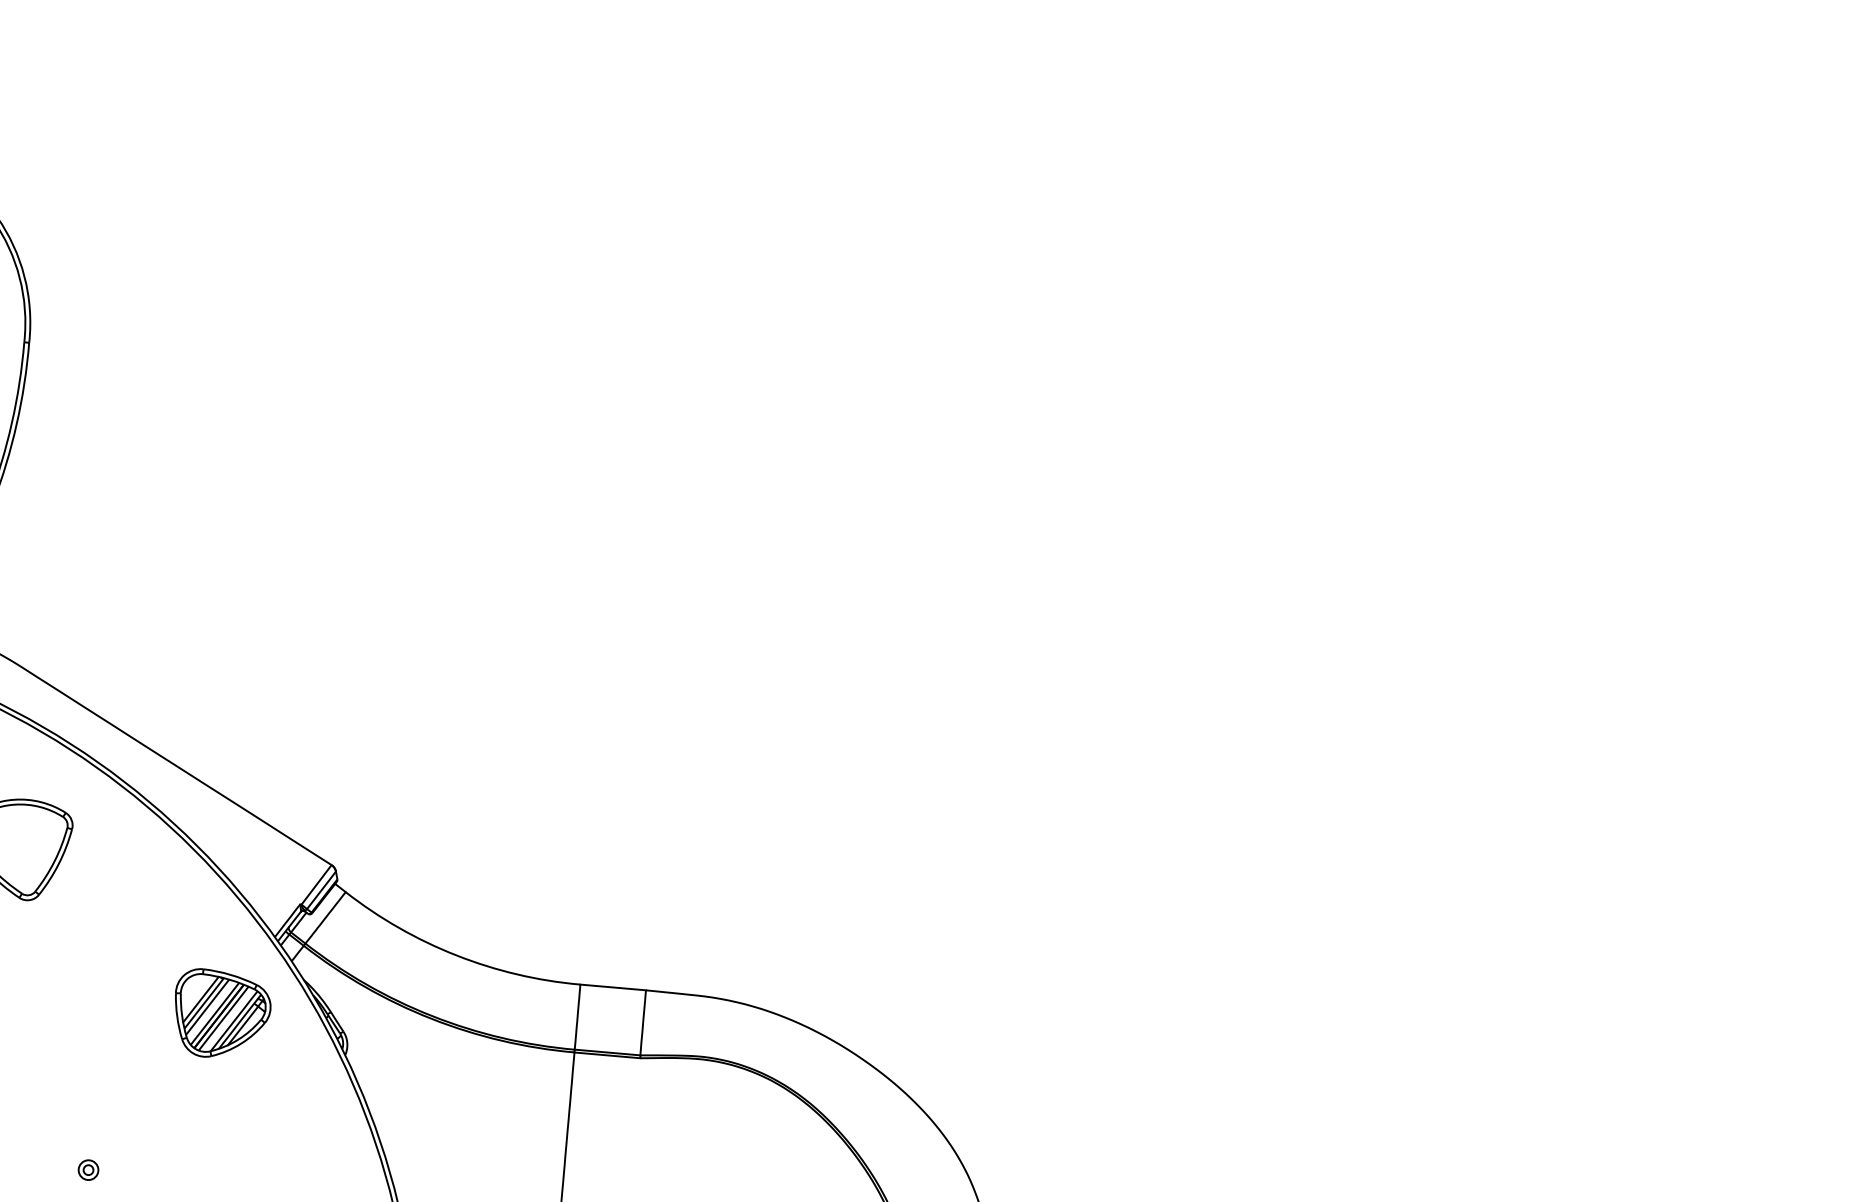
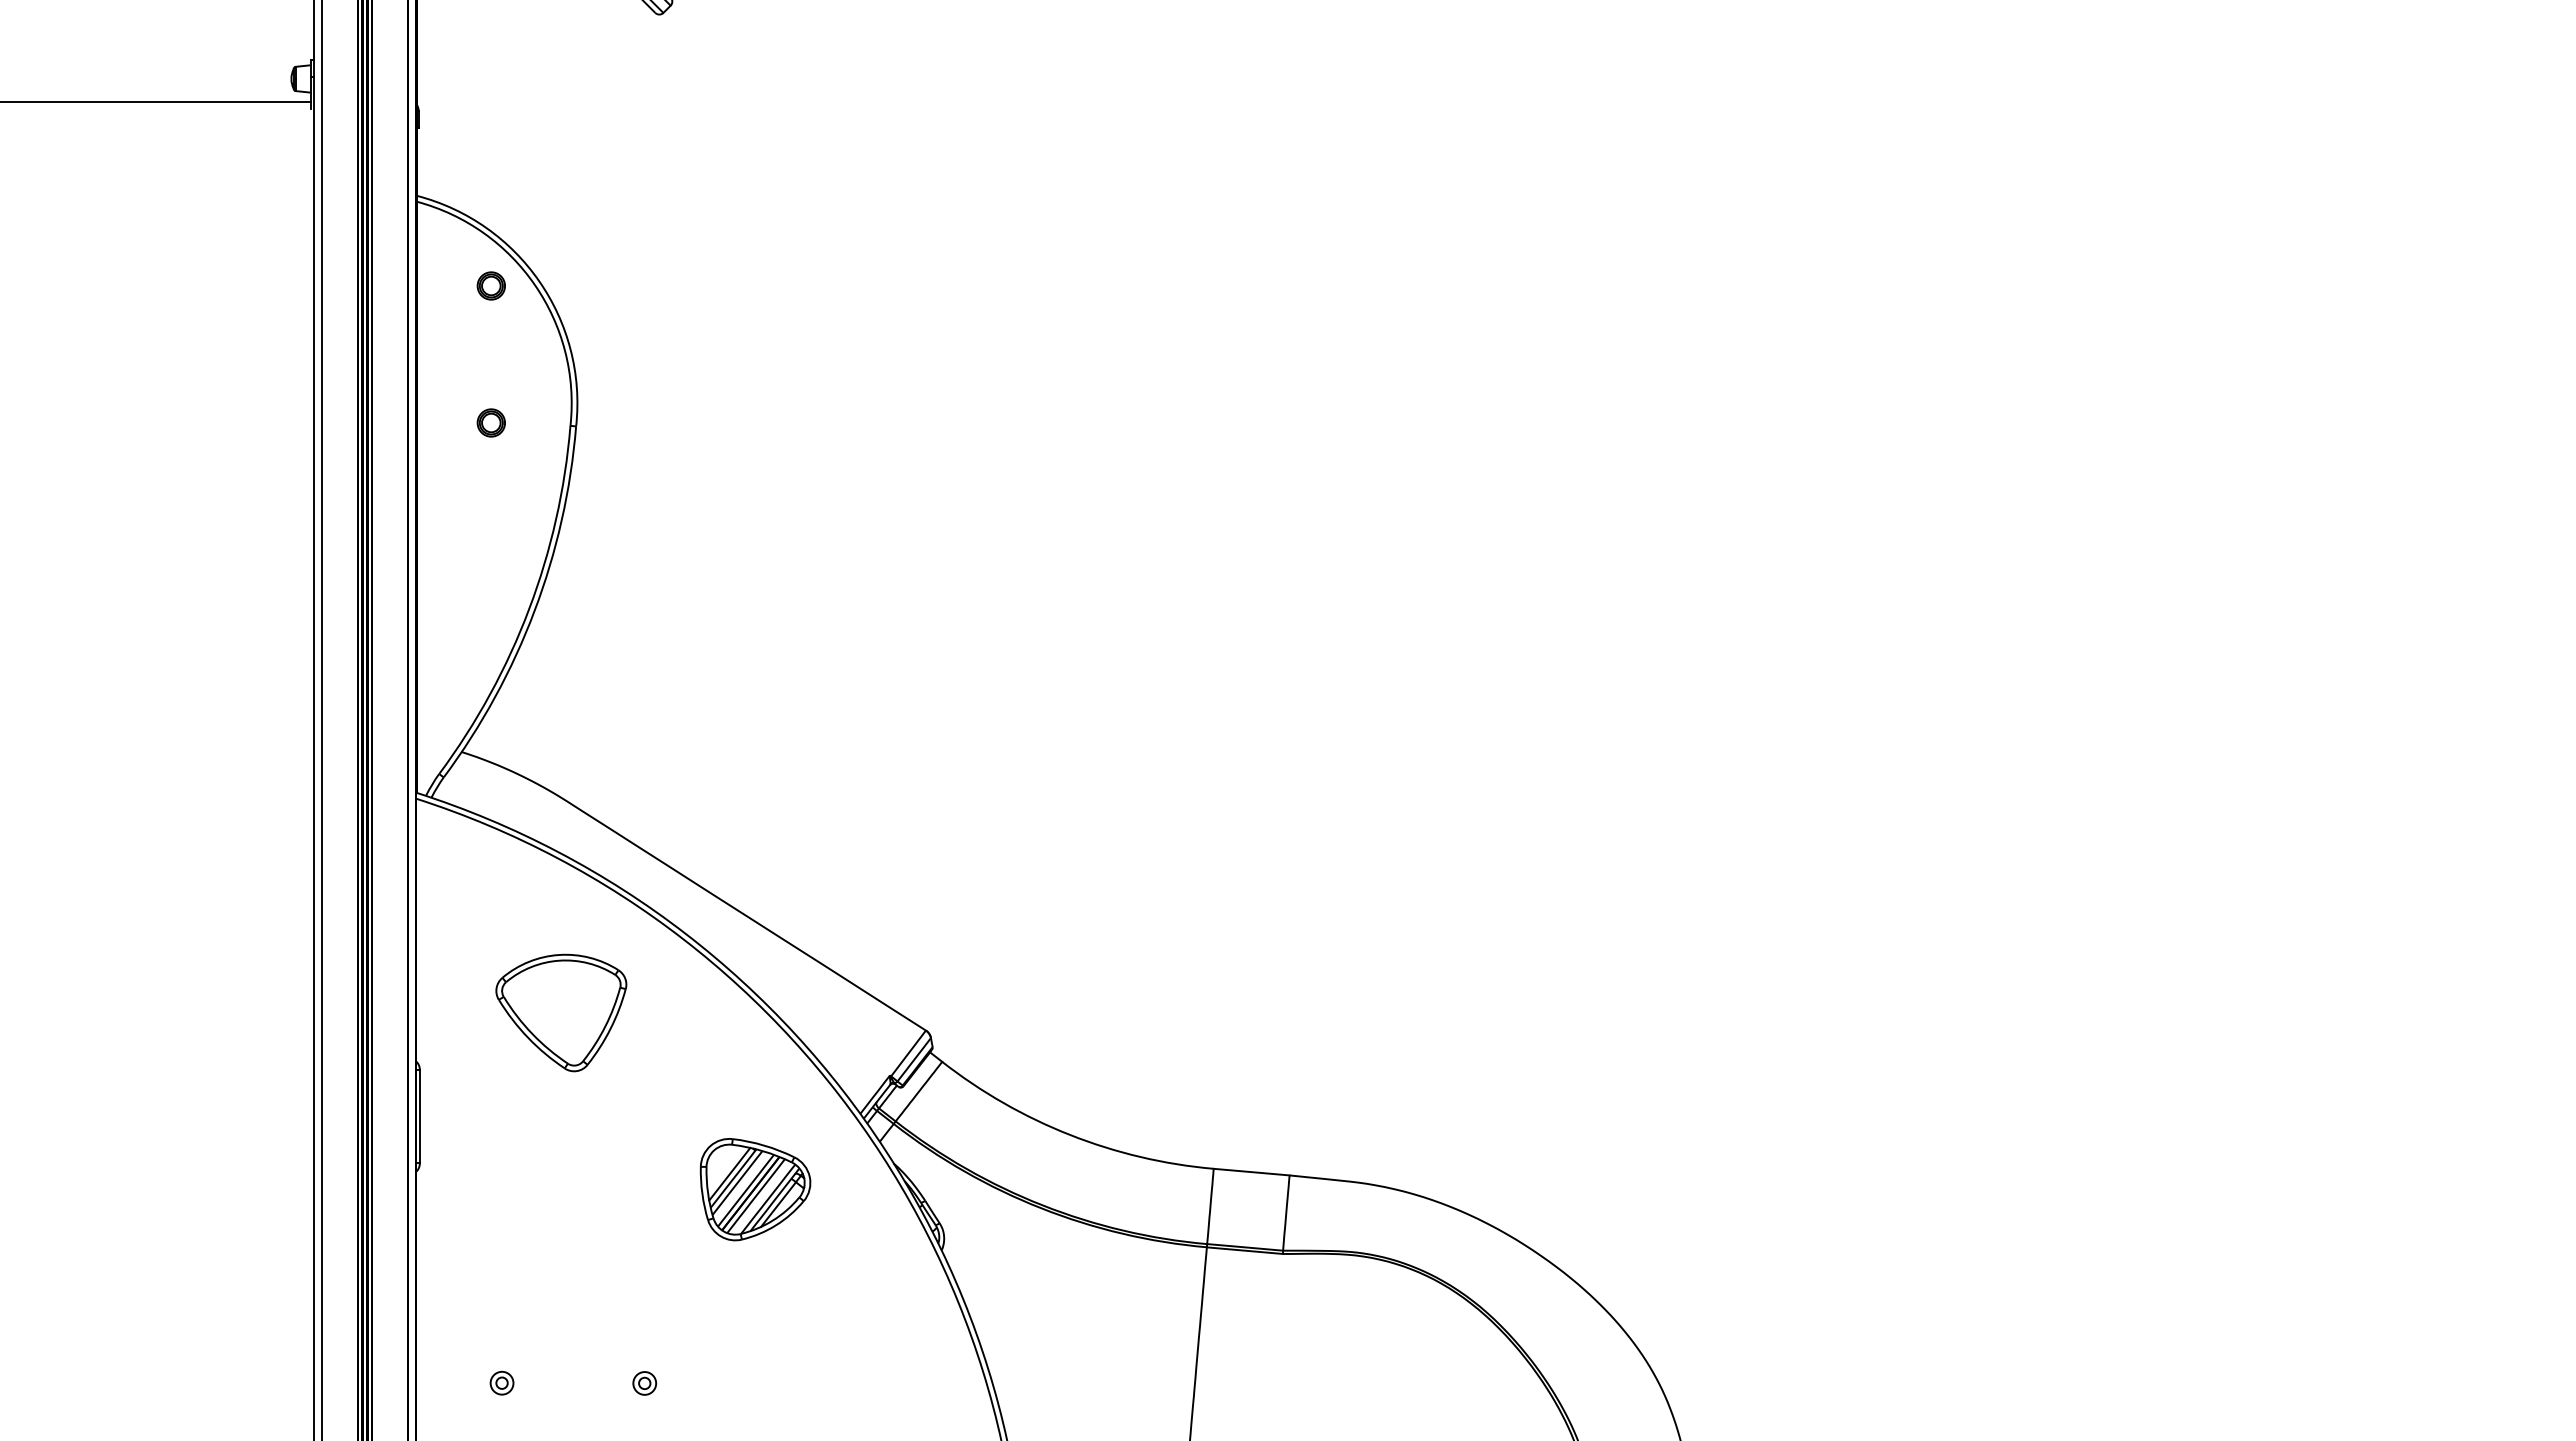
part: (223, 1012) -> (755, 1189), moved

